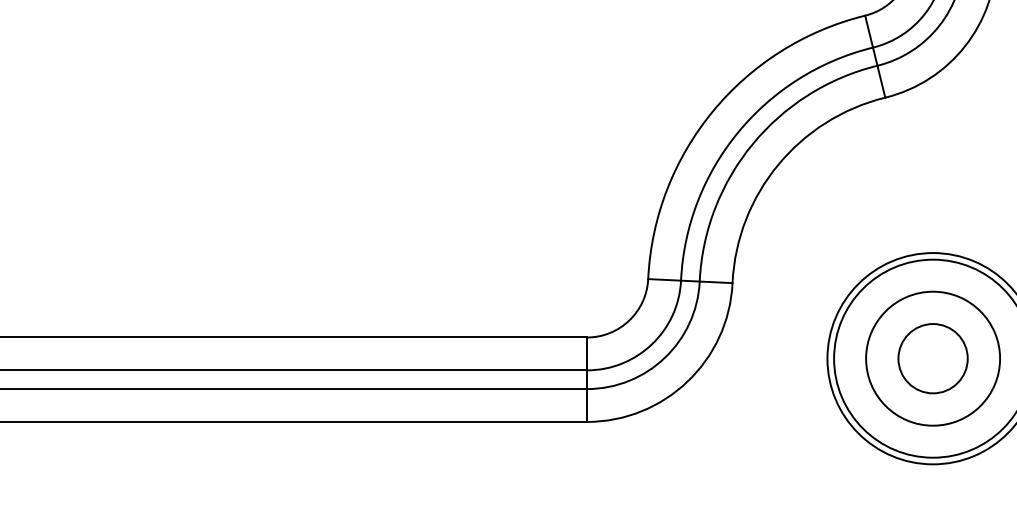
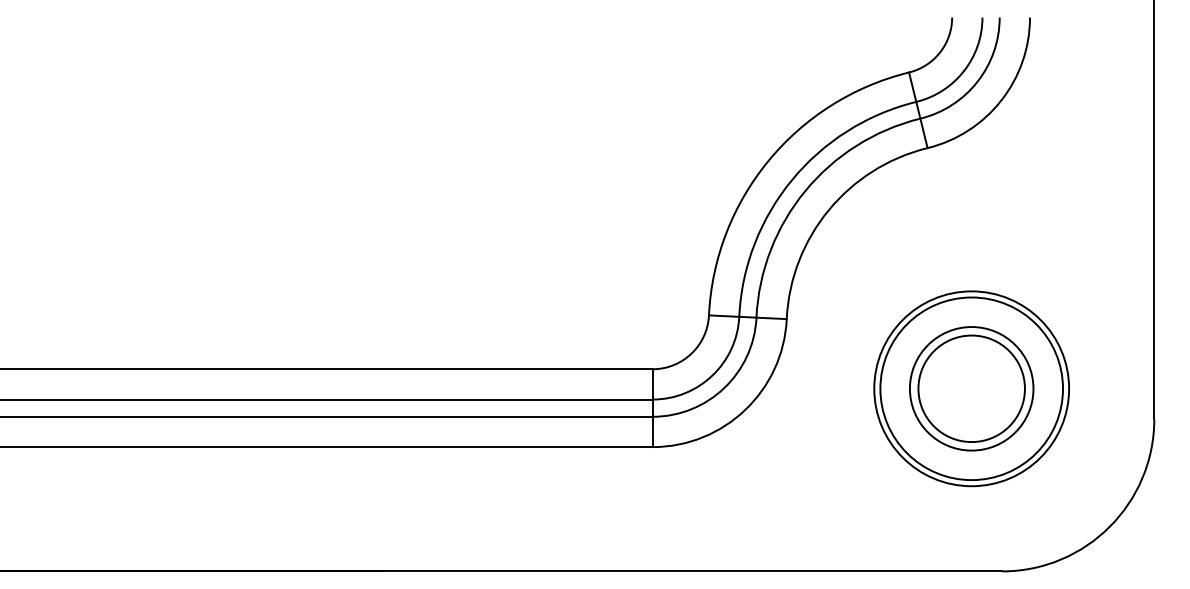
circle: (932, 358) -> (971, 388), size x1.67

